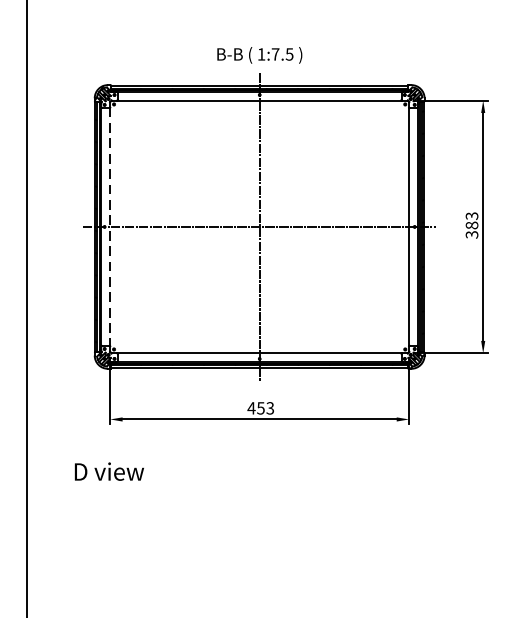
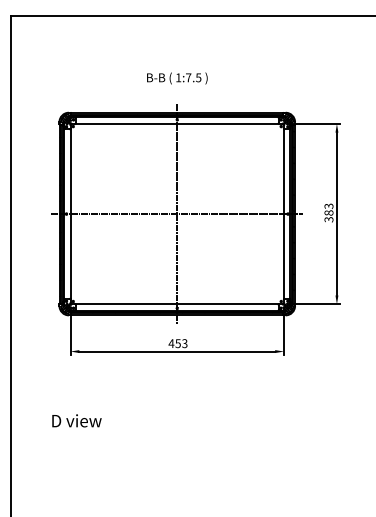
text: (259, 55) -> (177, 78), moved
line: (110, 227) -> (70, 214), dashed -> solid
text: (108, 471) -> (76, 420), moved

